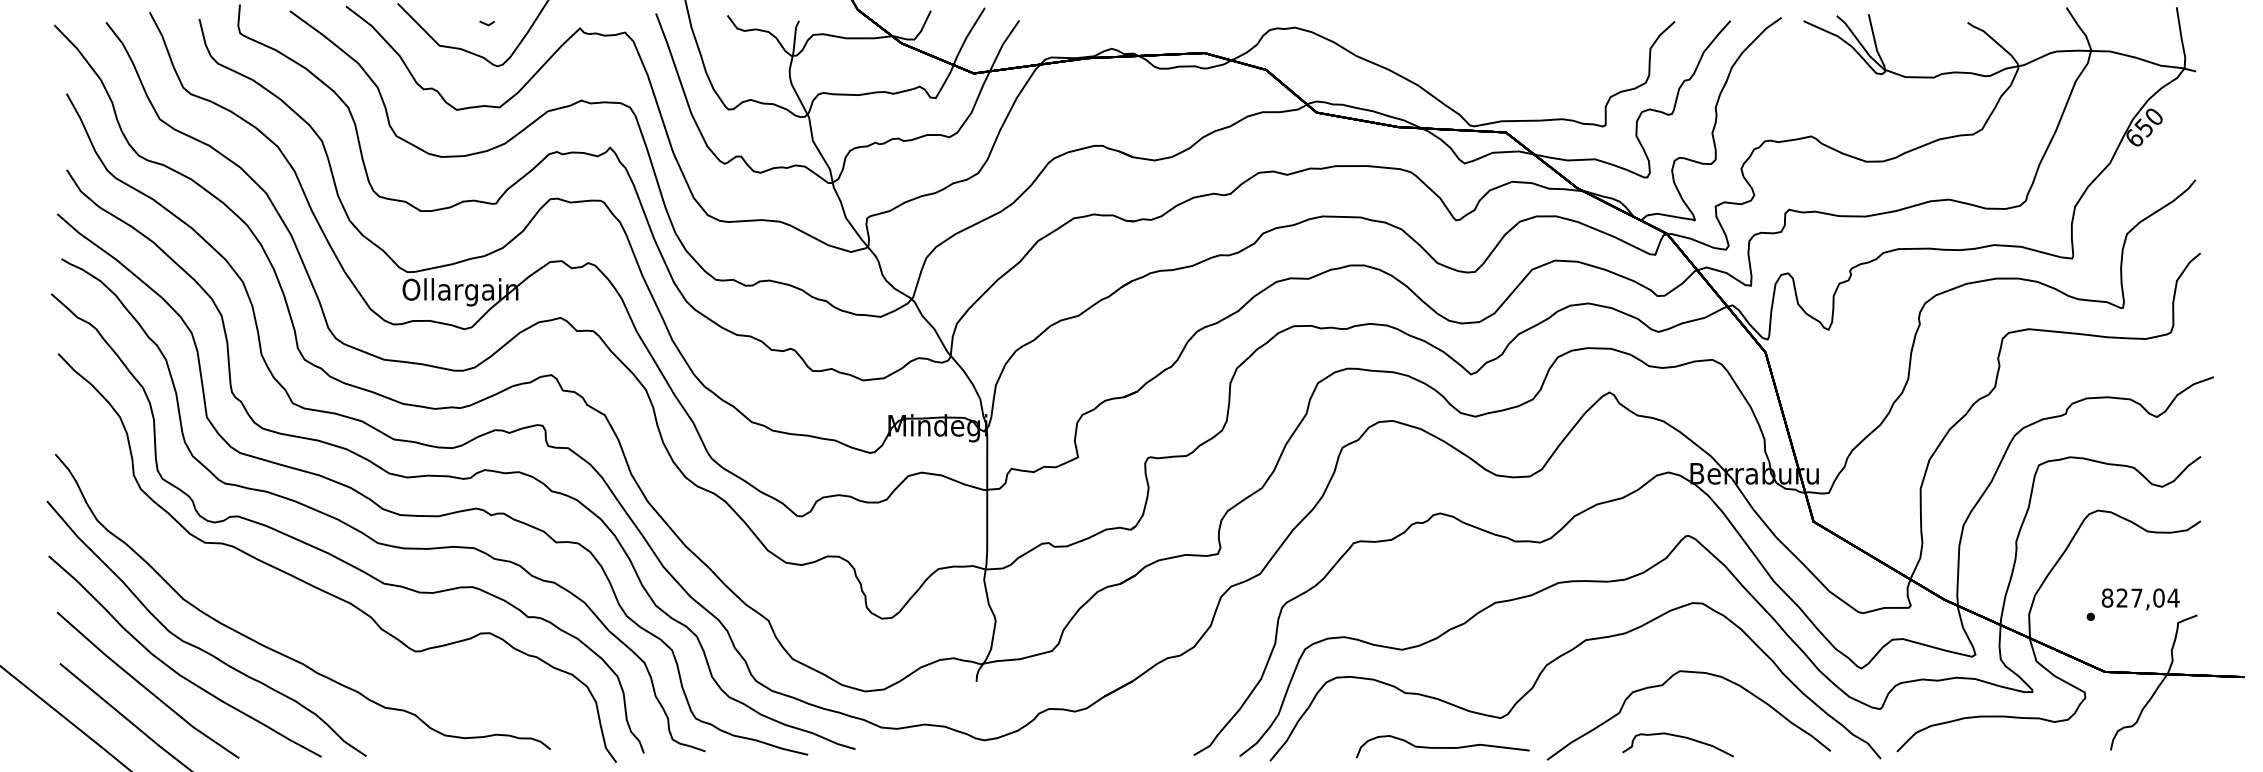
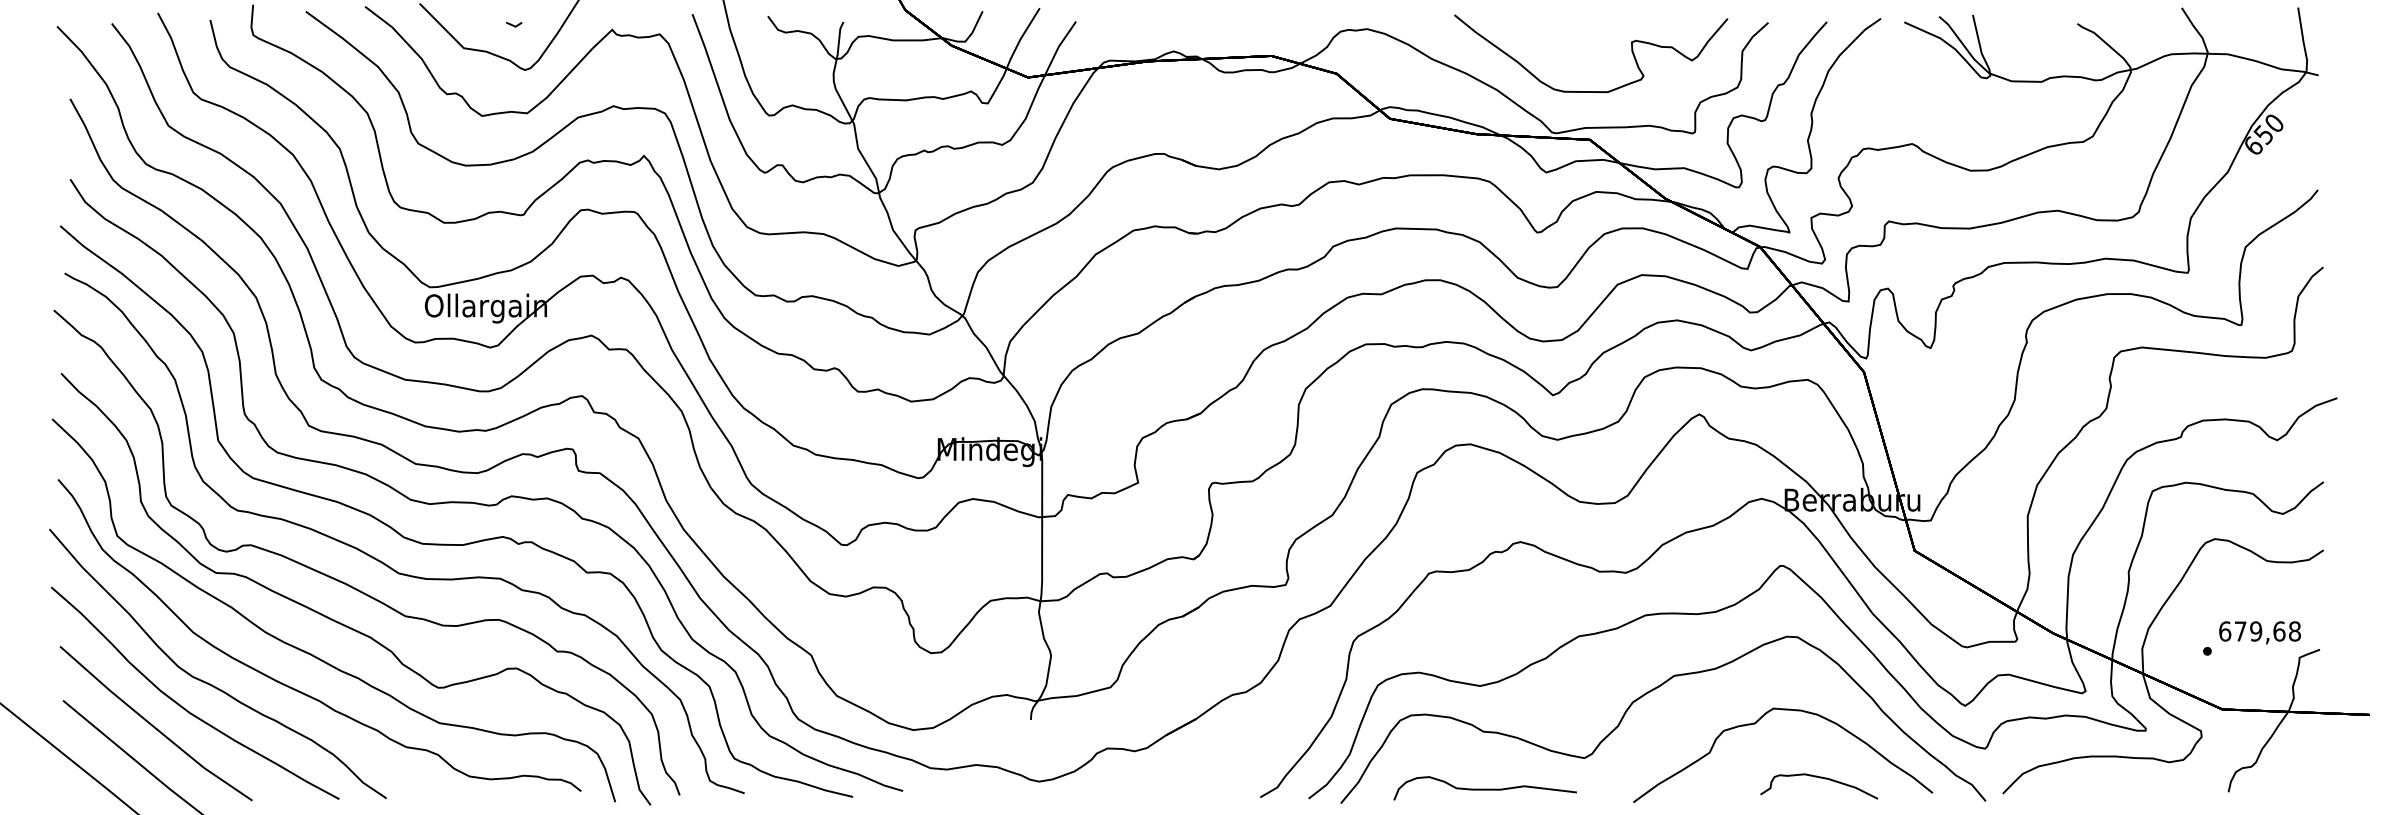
curve: (1506, 86) -> (1590, 91), added
text: (2140, 597) -> (2259, 630), 827,04 -> 679,68
curve: (296, 619) -> (312, 654), added
curve: (1678, 737) -> (1819, 778), moved
curve: (1442, 747) -> (1484, 789), moved

